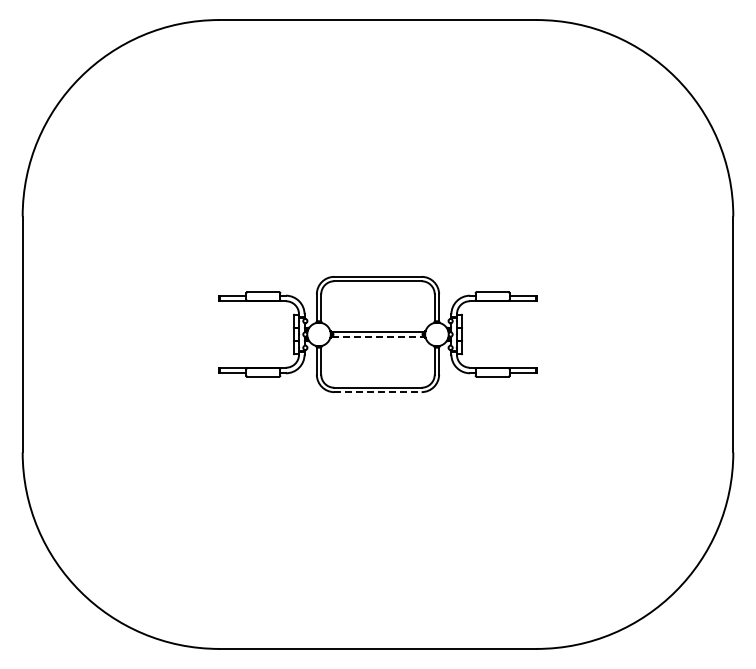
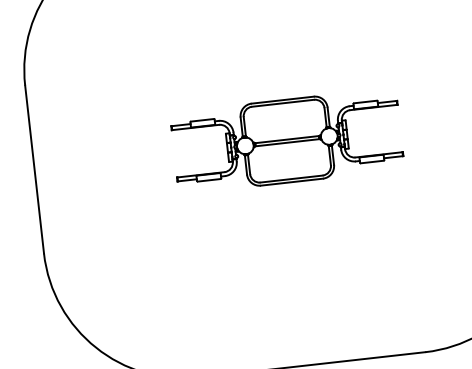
line: (378, 336) -> (287, 142), dashed -> solid
line: (377, 392) -> (291, 182), dashed -> solid

